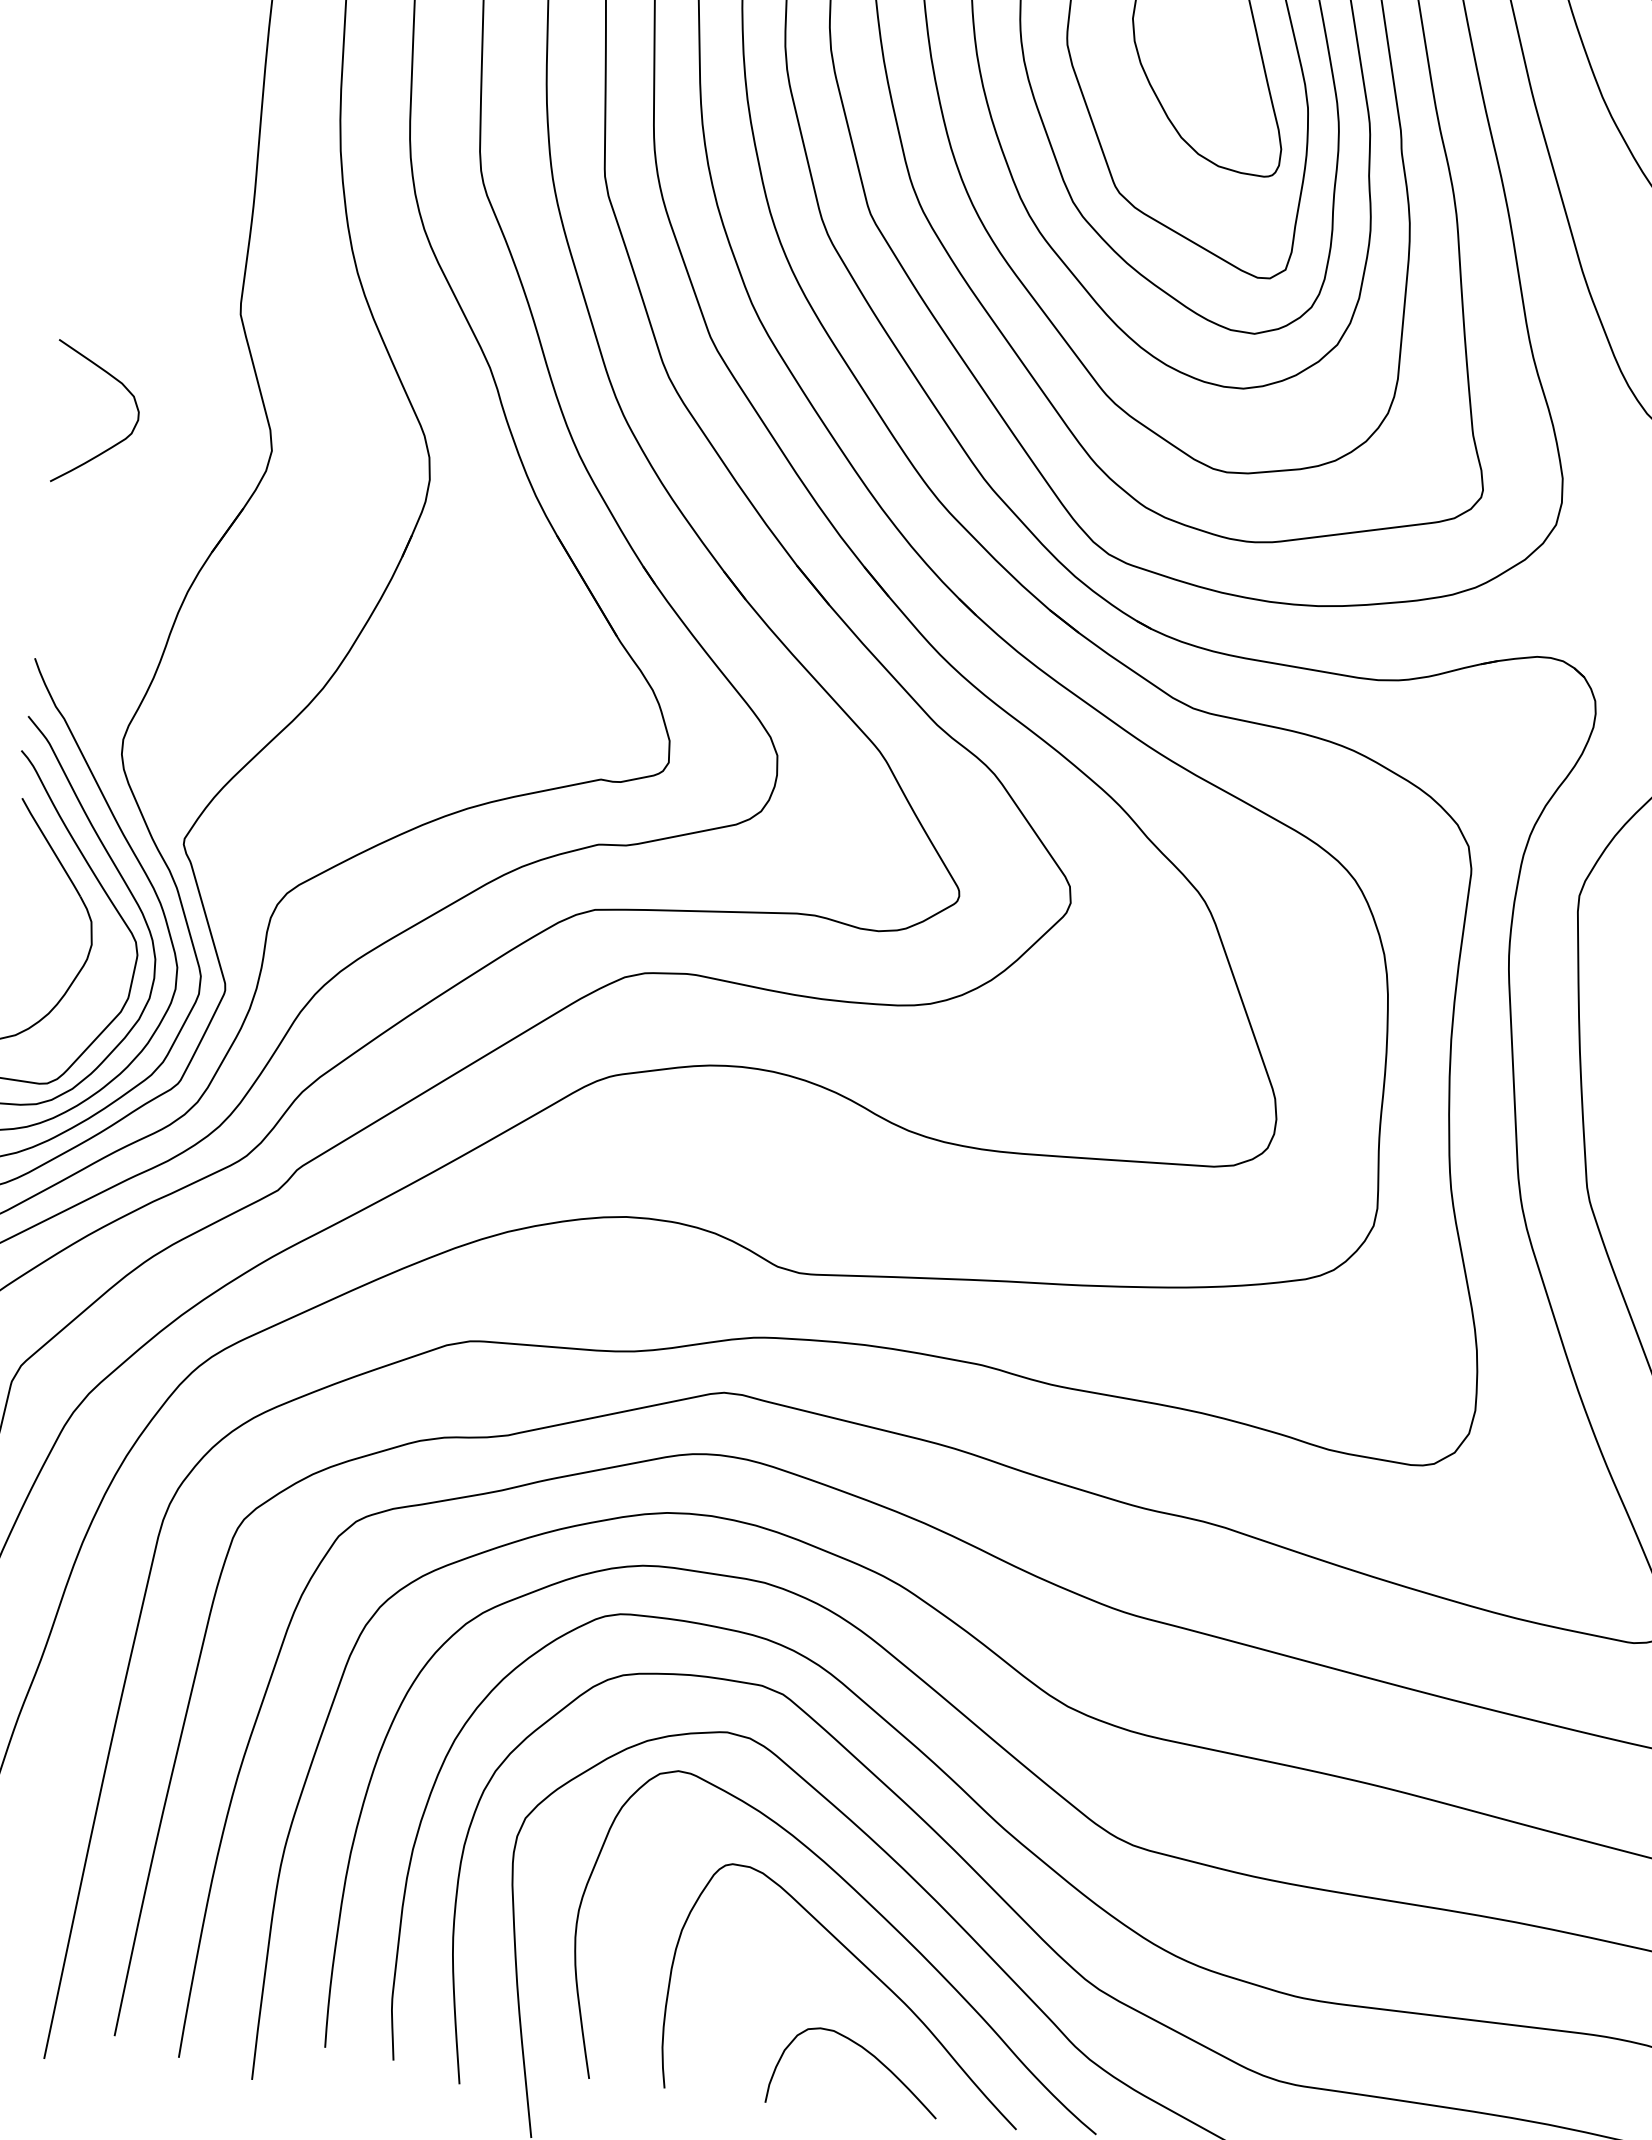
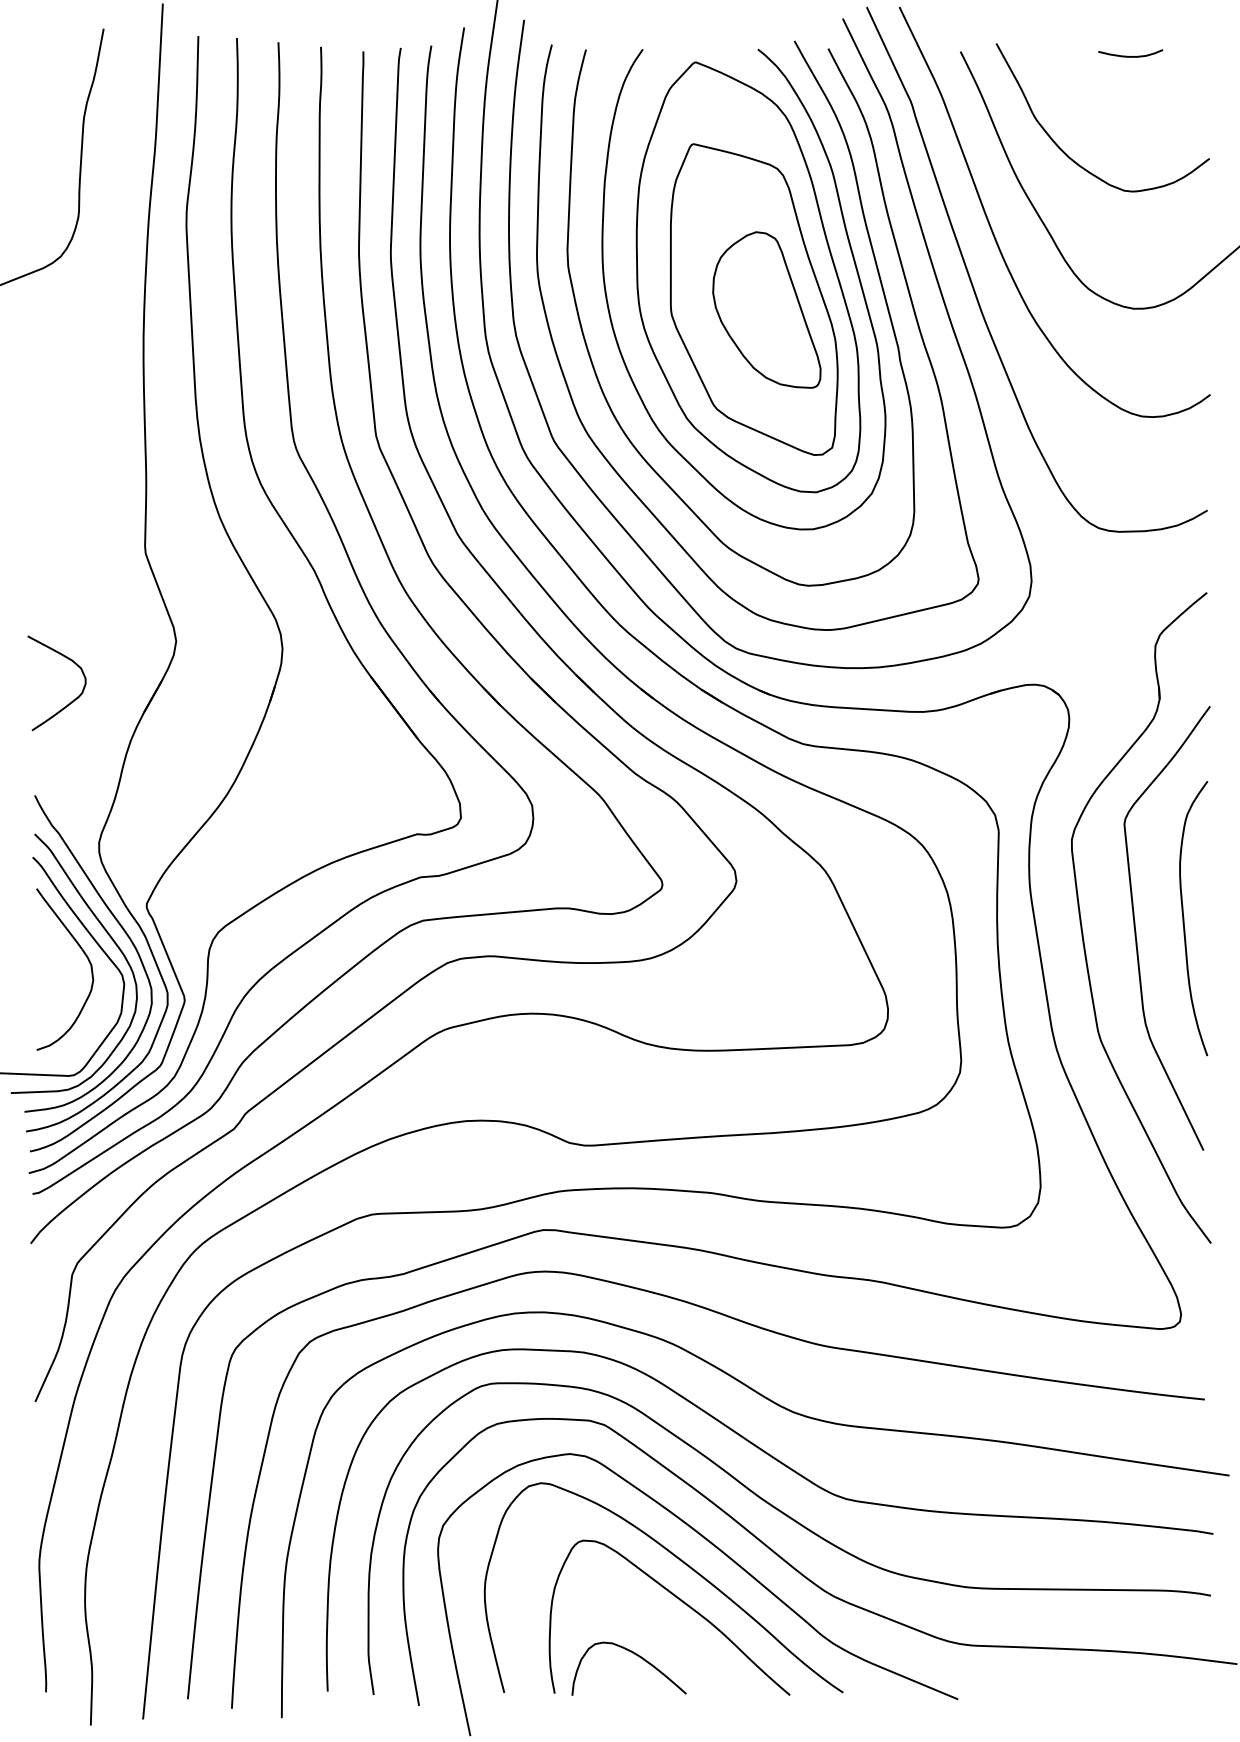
curve: (109, 446) -> (68, 703), moved
curve: (869, 2054) -> (637, 1656), moved

